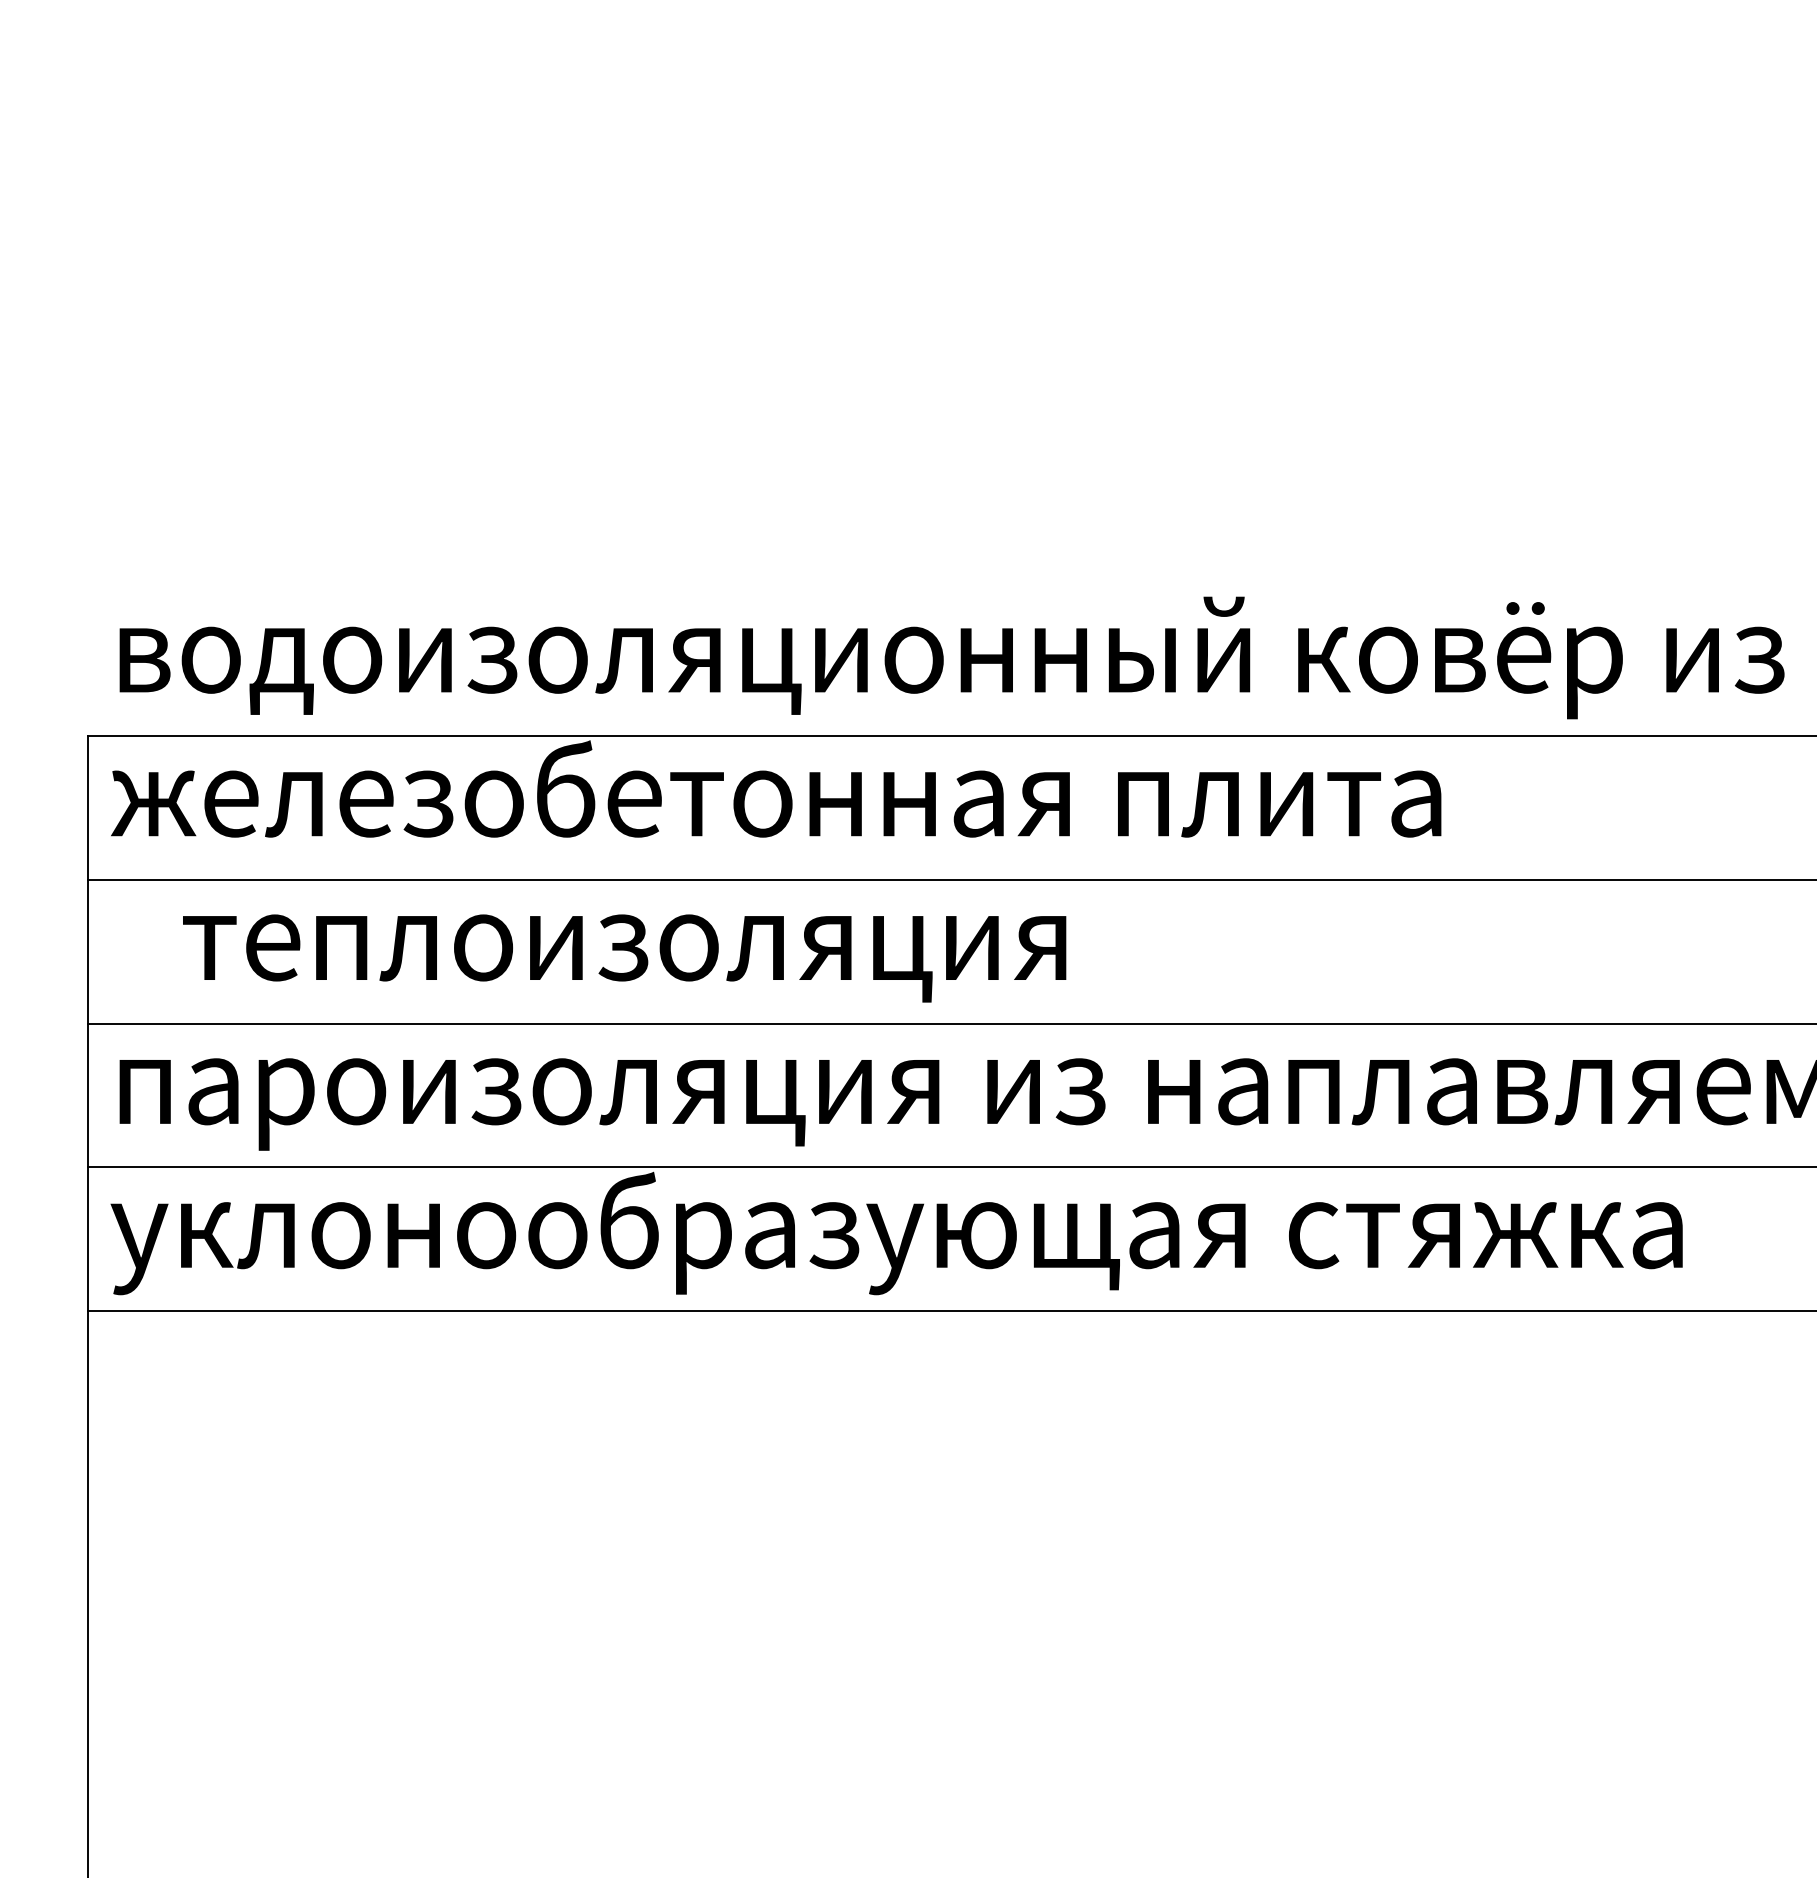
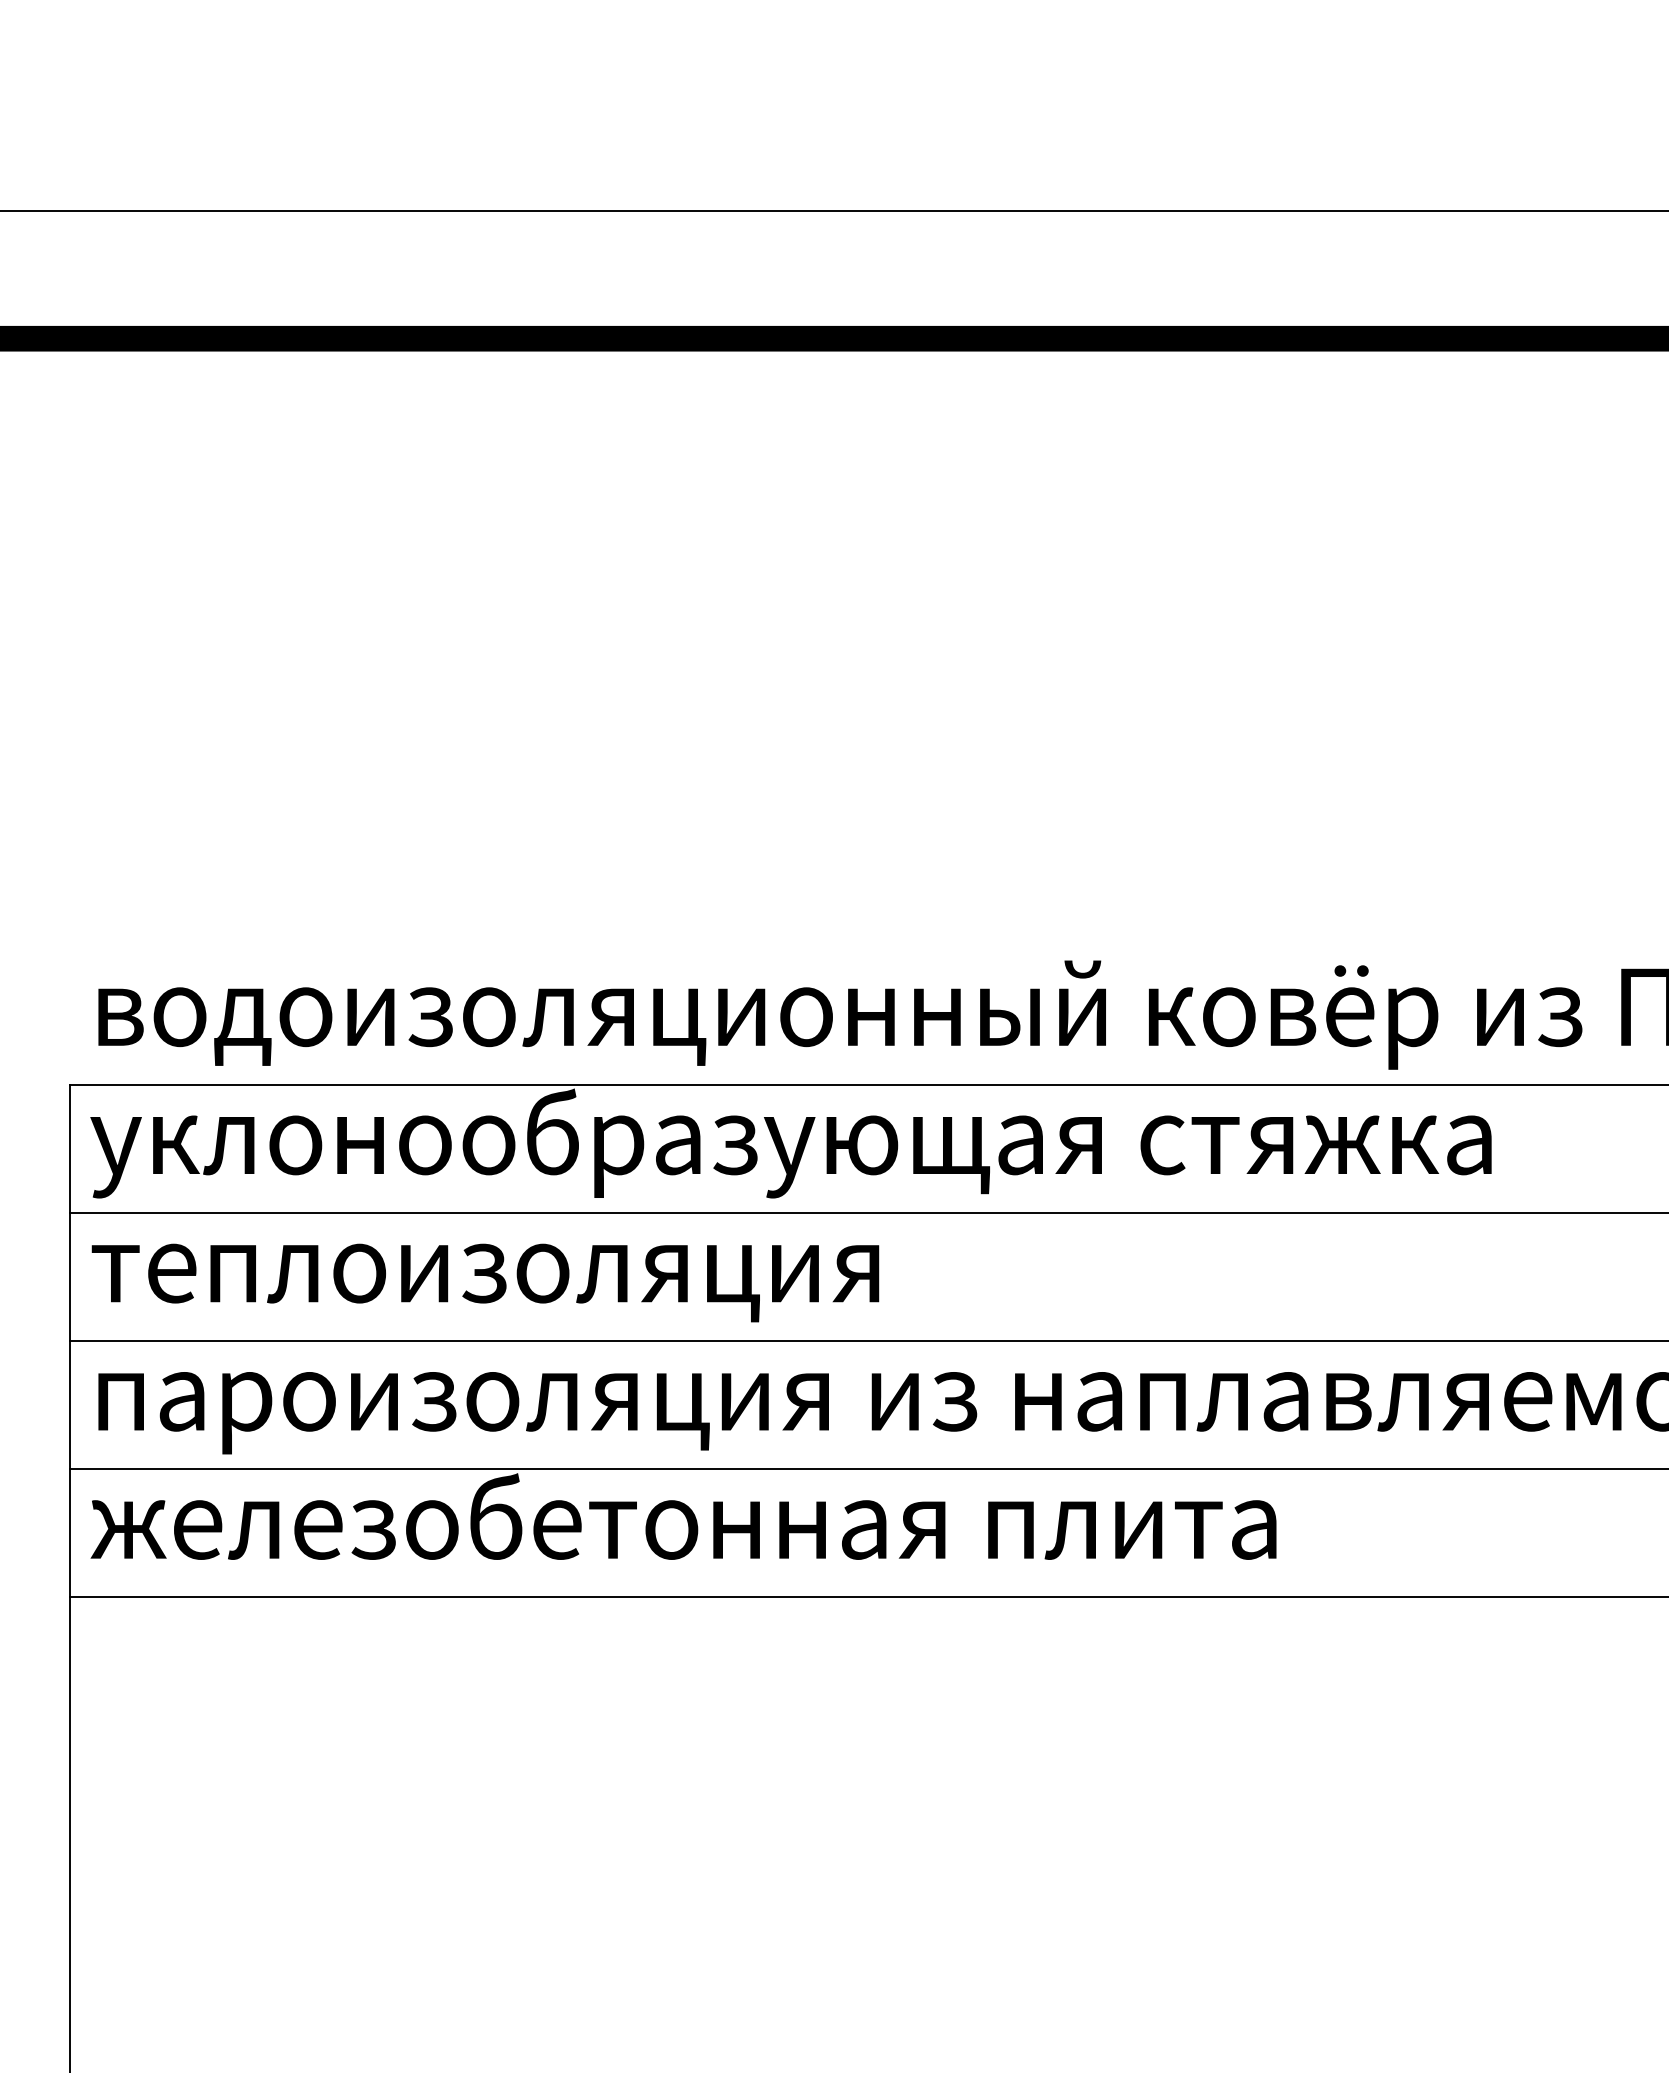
text: (896, 801) -> (790, 1143), железобетонная плита -> уклонообразующая стяжка
text: (624, 957) -> (485, 1282), moved
text: (896, 1233) -> (790, 1528), уклонообразующая стяжка -> железобетонная плита

